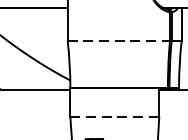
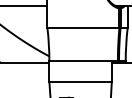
line: (118, 40) -> (83, 28), dashed -> solid
line: (116, 116) -> (81, 81), dashed -> solid

